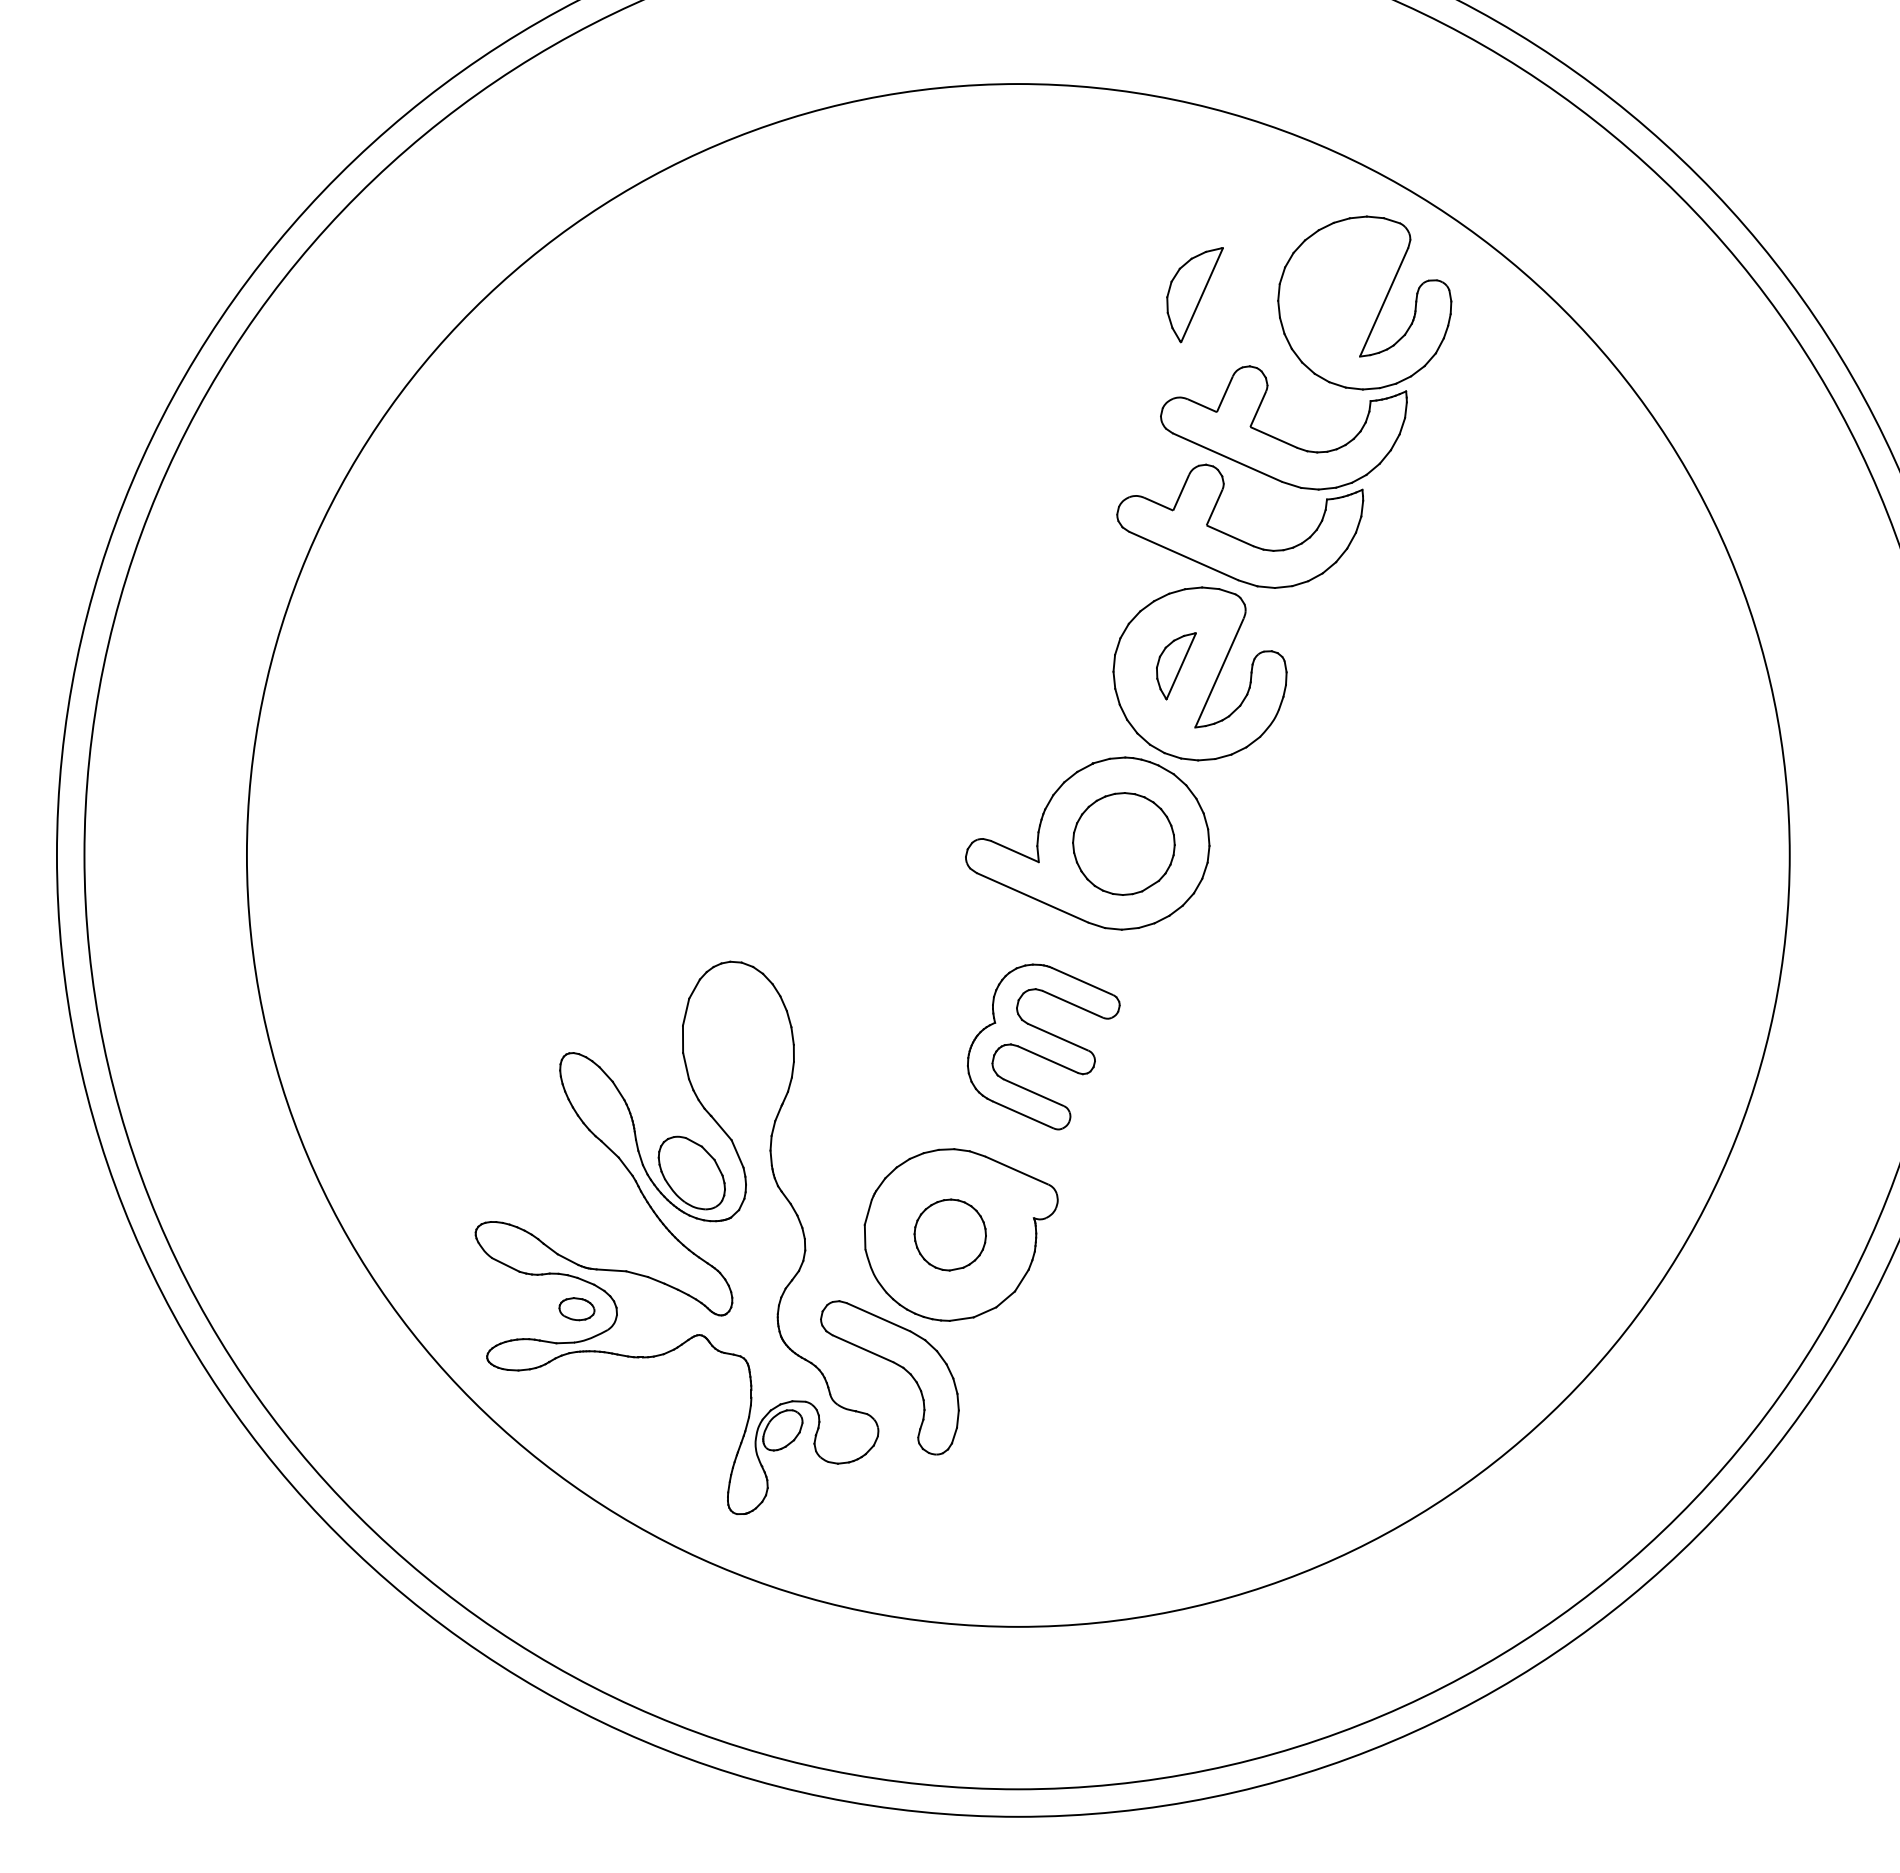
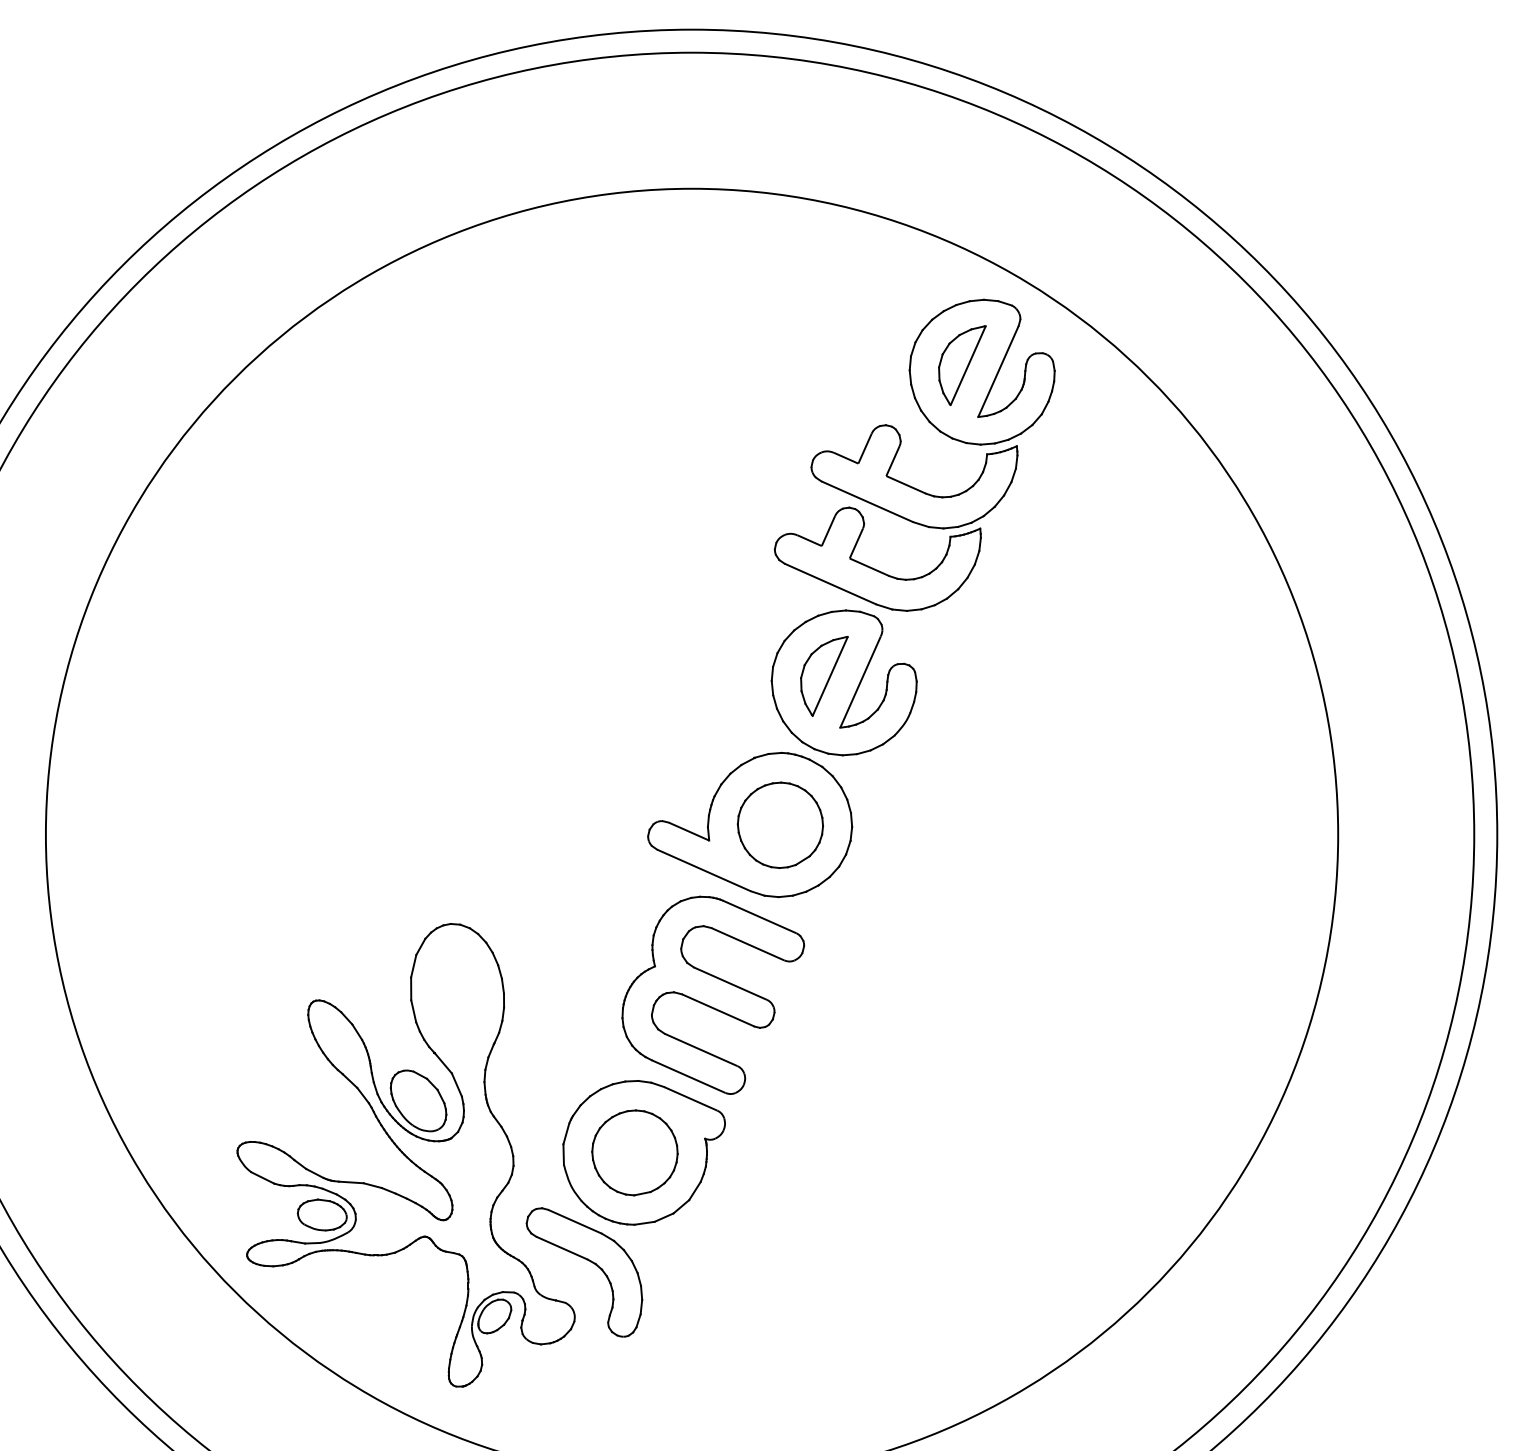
part: (1194, 295) -> (961, 365), moved
part: (1176, 666) -> (824, 676), size x1.43
part: (1043, 1046) -> (713, 994), size x1.43
part: (950, 1234) -> (635, 1152), size x1.43
part: (576, 1308) -> (321, 1214), size x1.67

